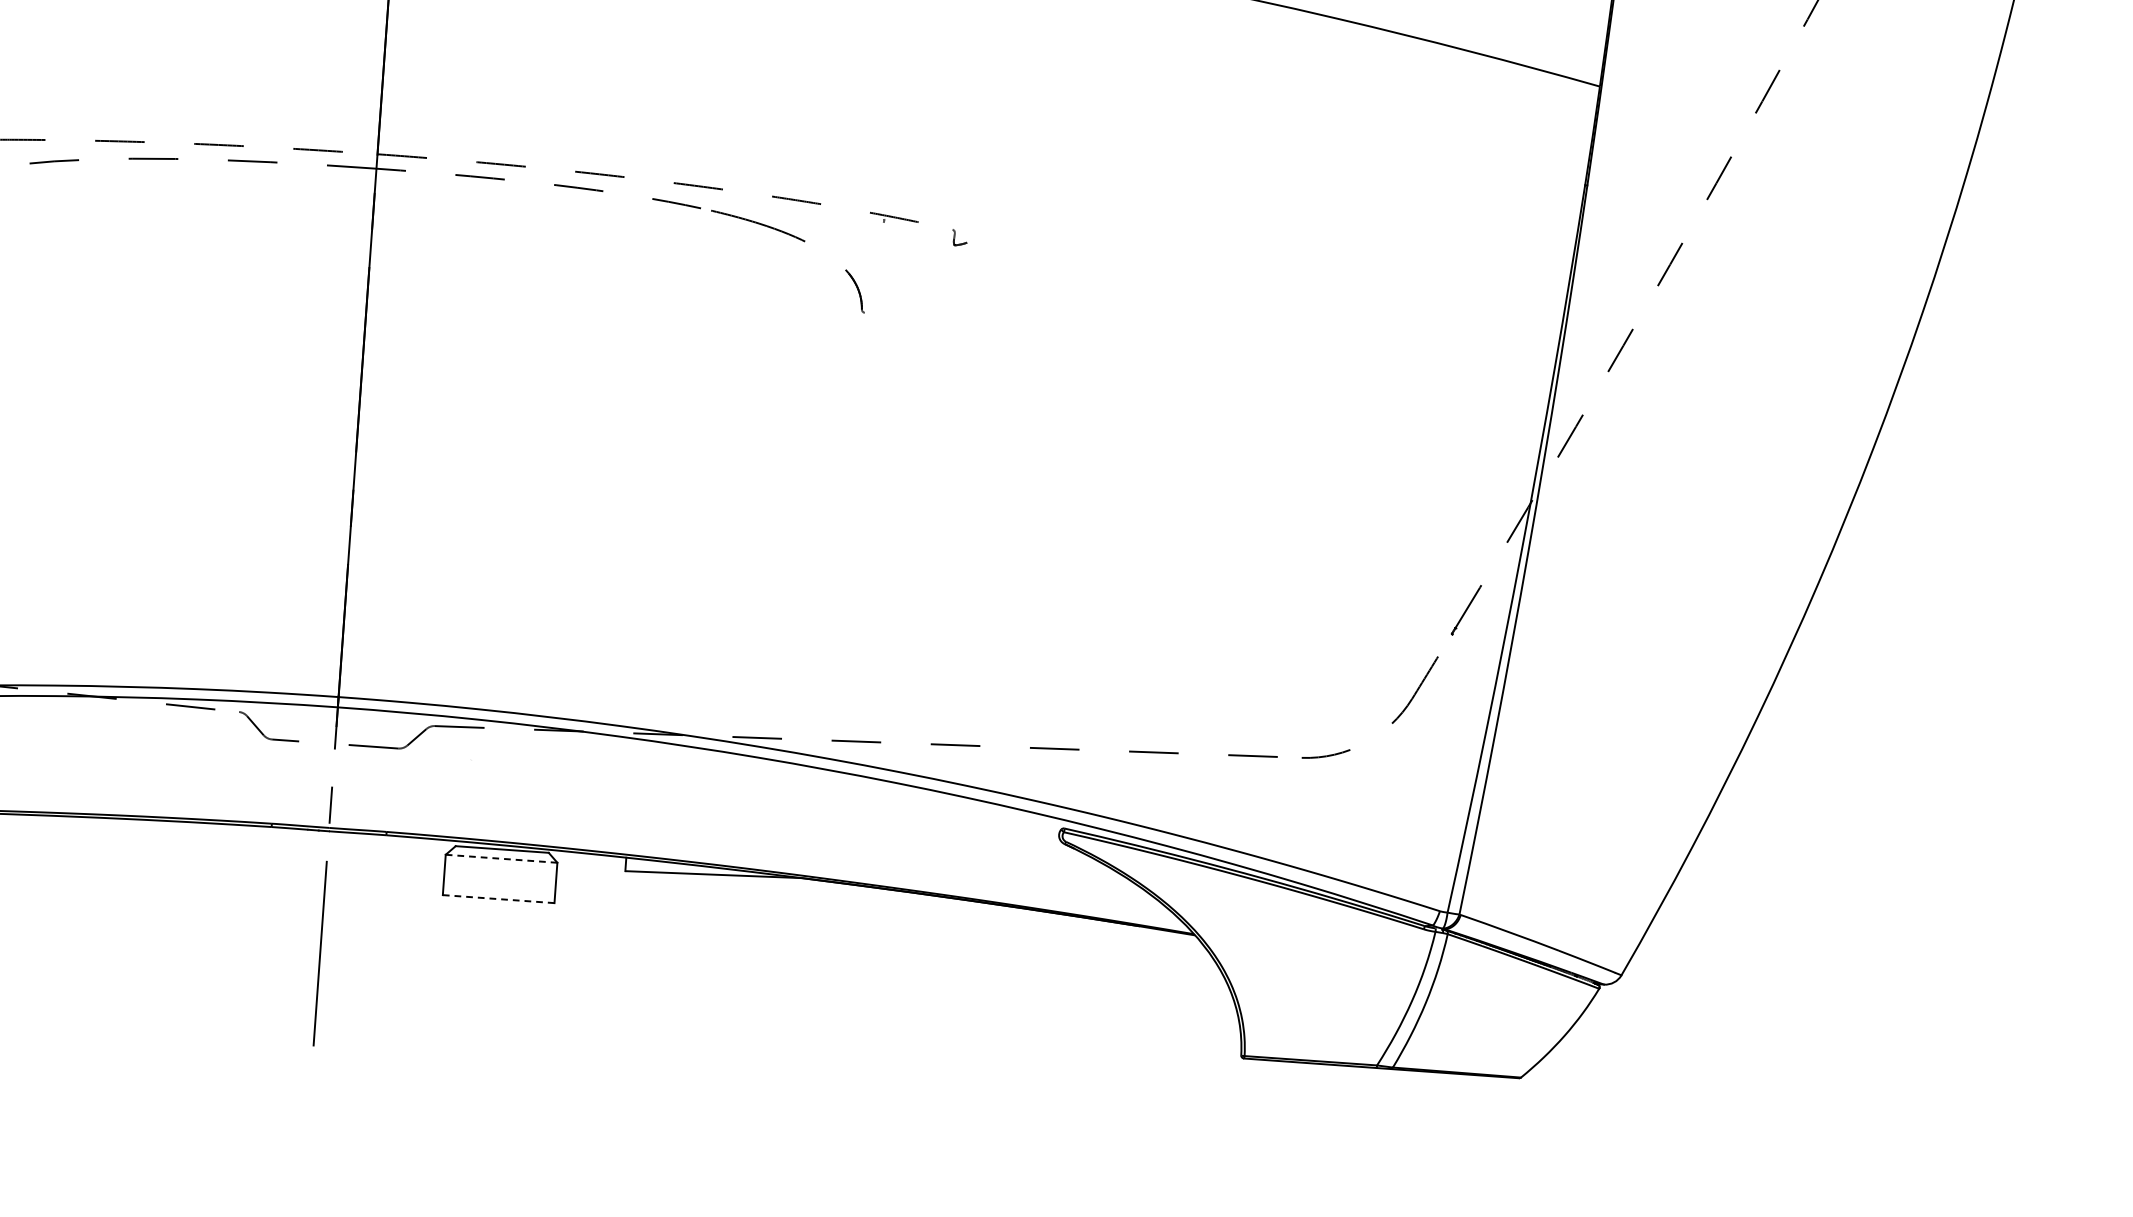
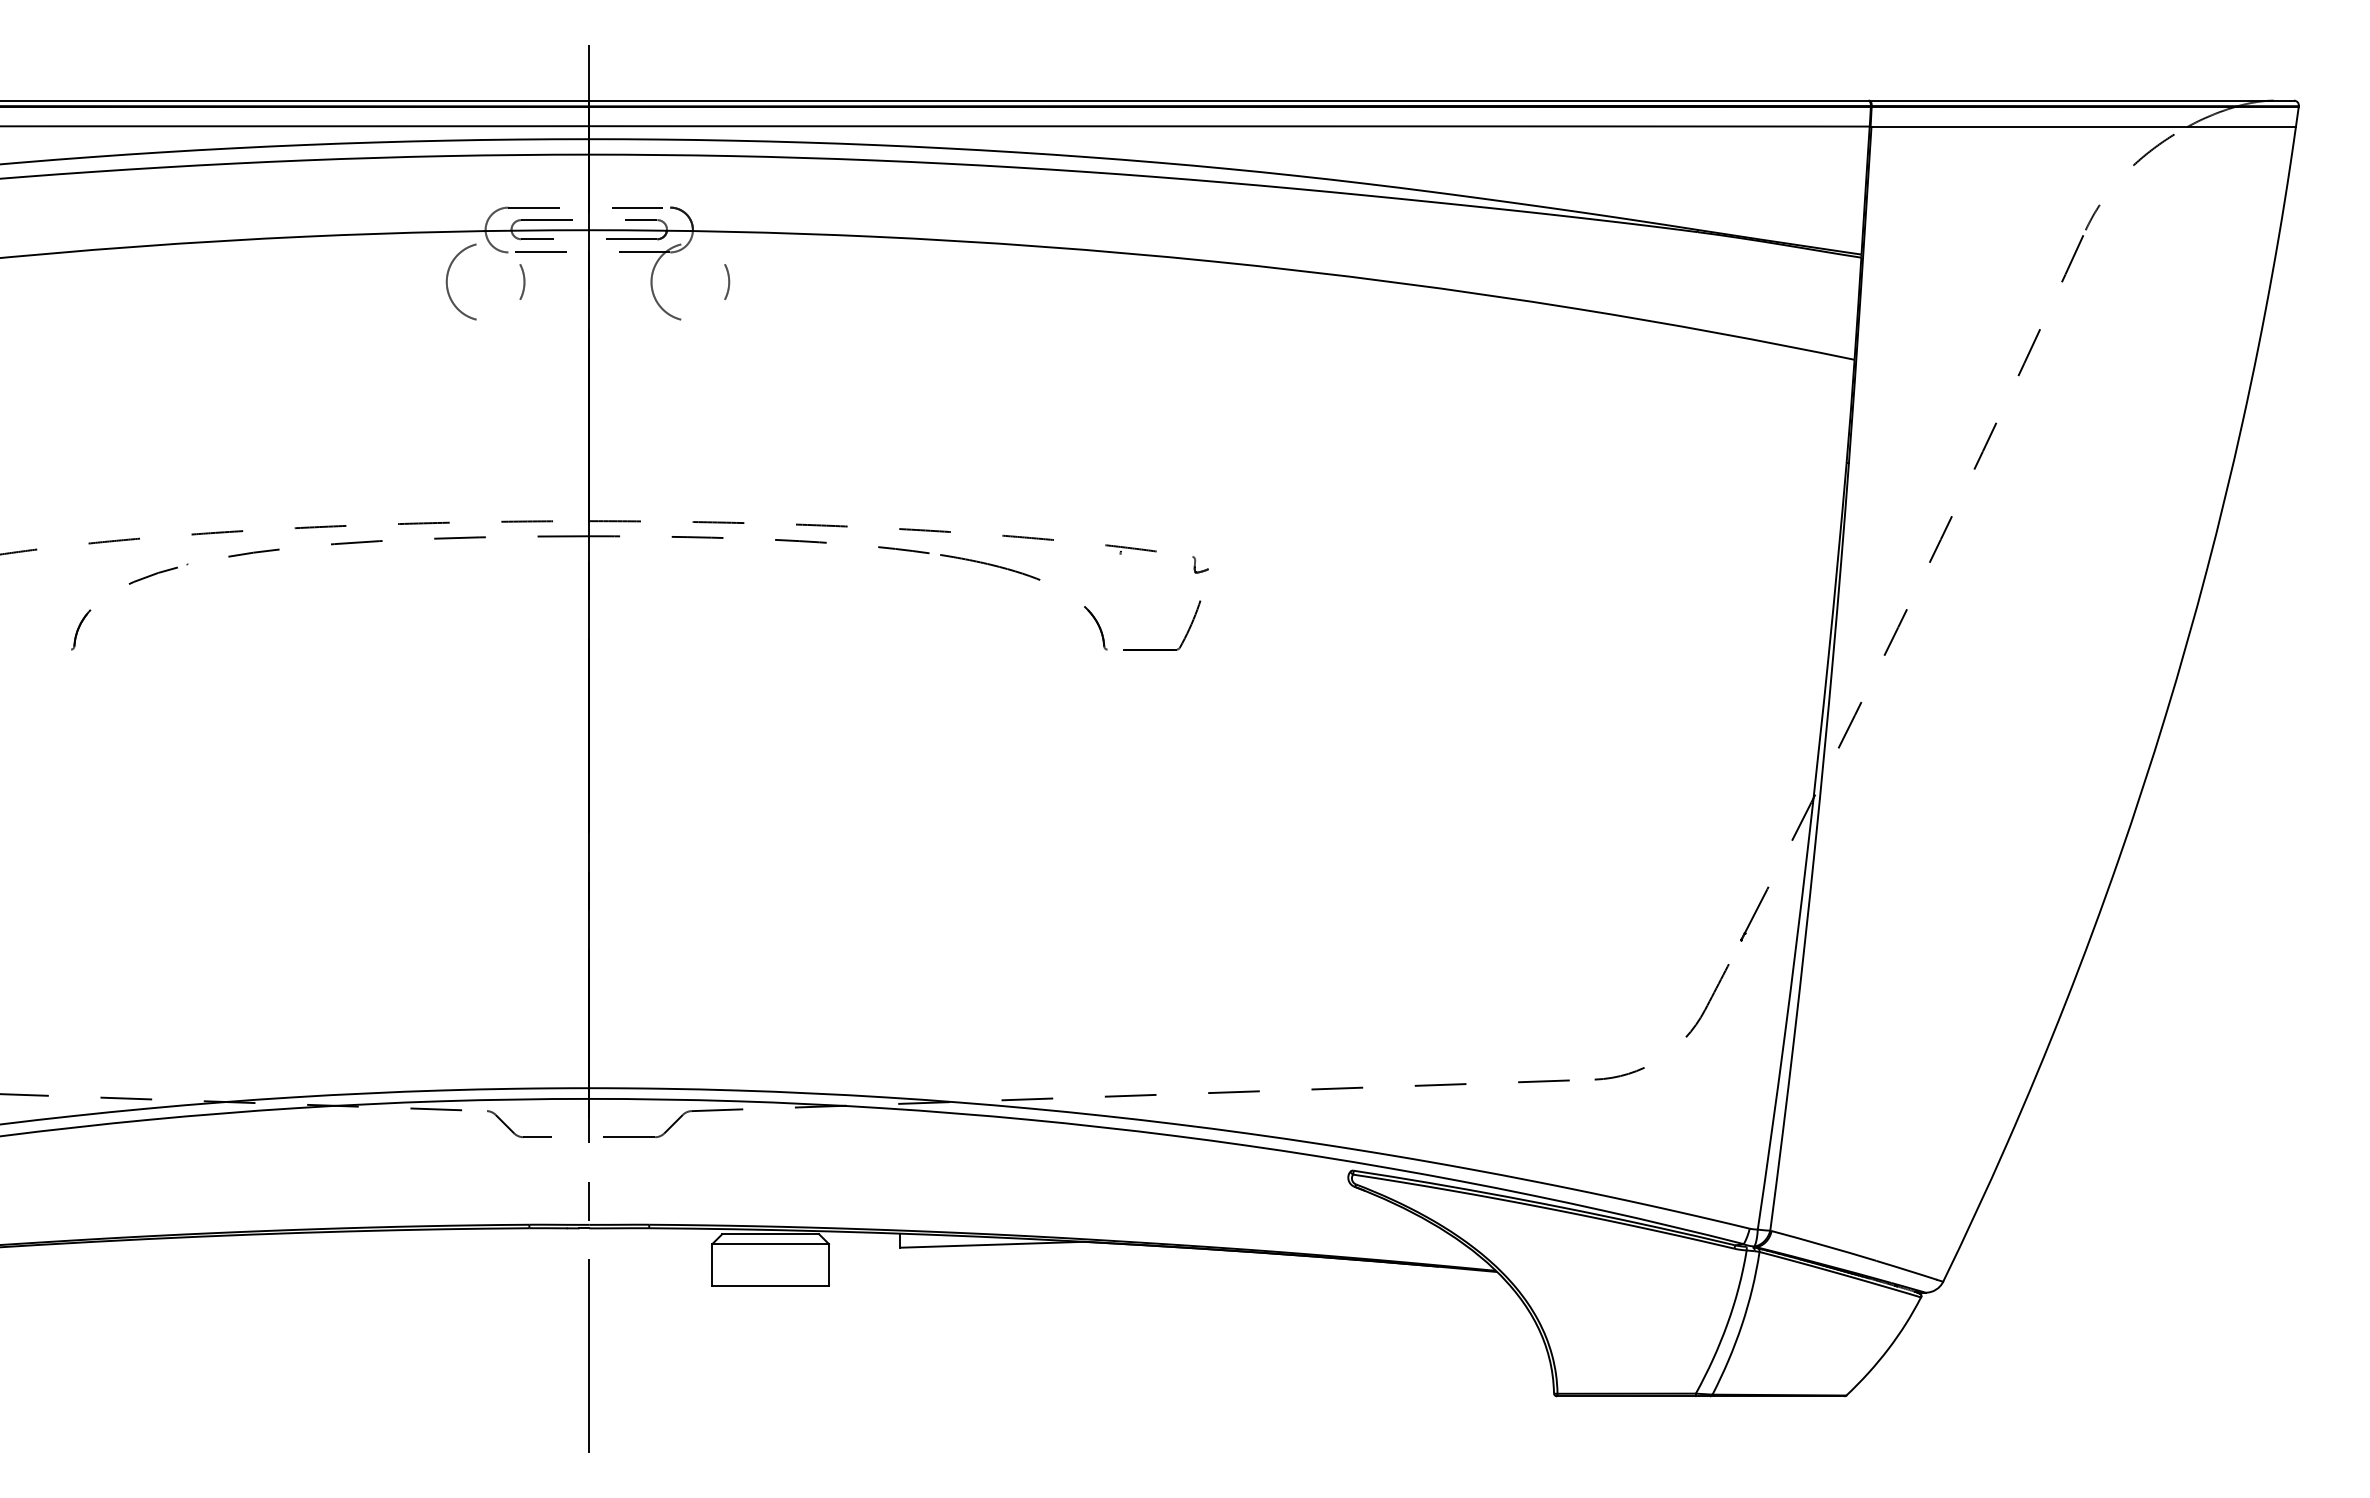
part: (917, 316) -> (1162, 649), added
line: (502, 859) -> (771, 1244), dashed -> solid
line: (499, 899) -> (771, 1286), dashed -> solid

